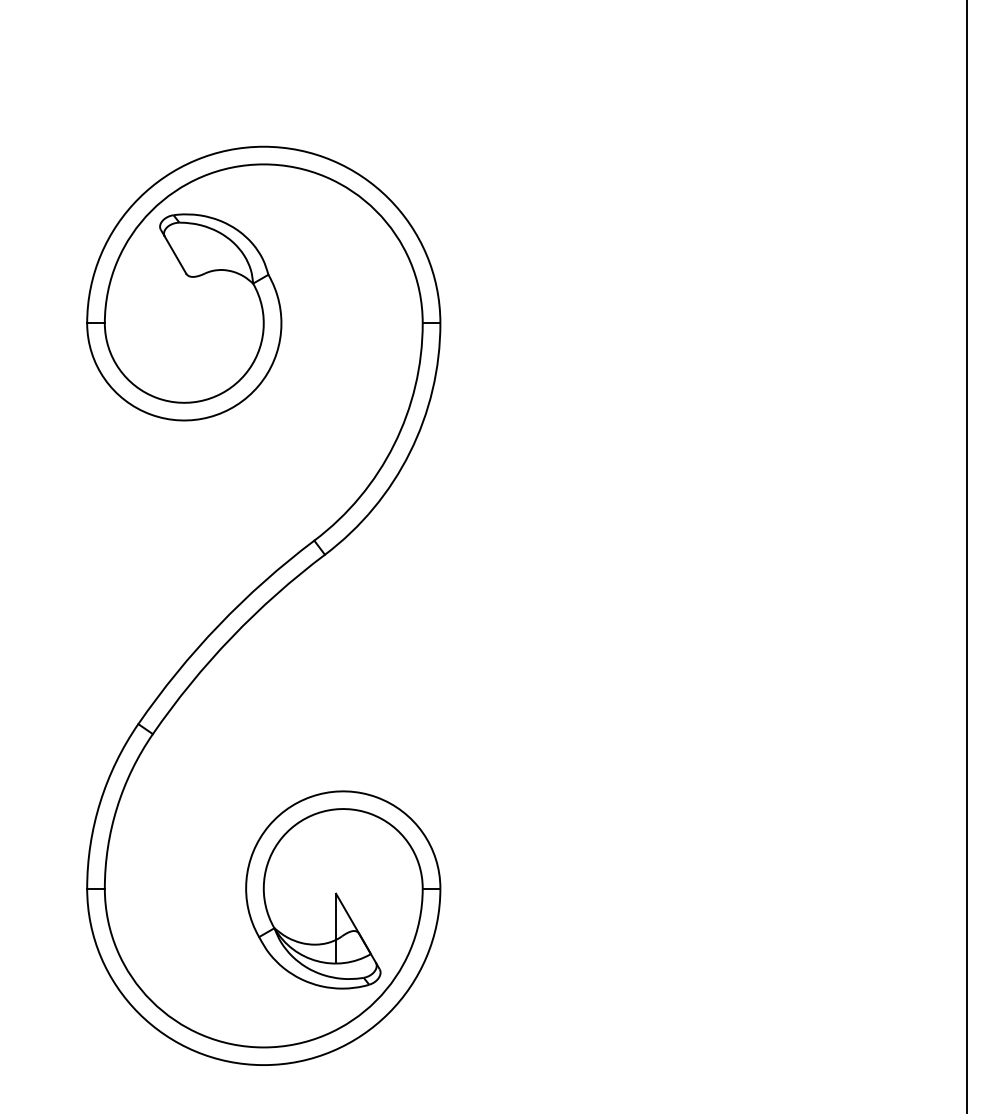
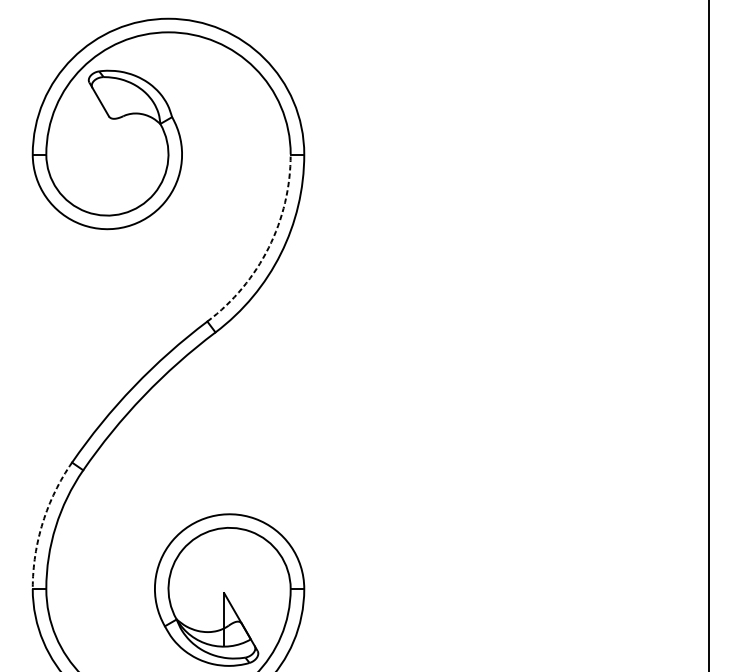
arc: (394, 444) -> (268, 247), solid -> dashed
arc: (100, 802) -> (42, 522), solid -> dashed

